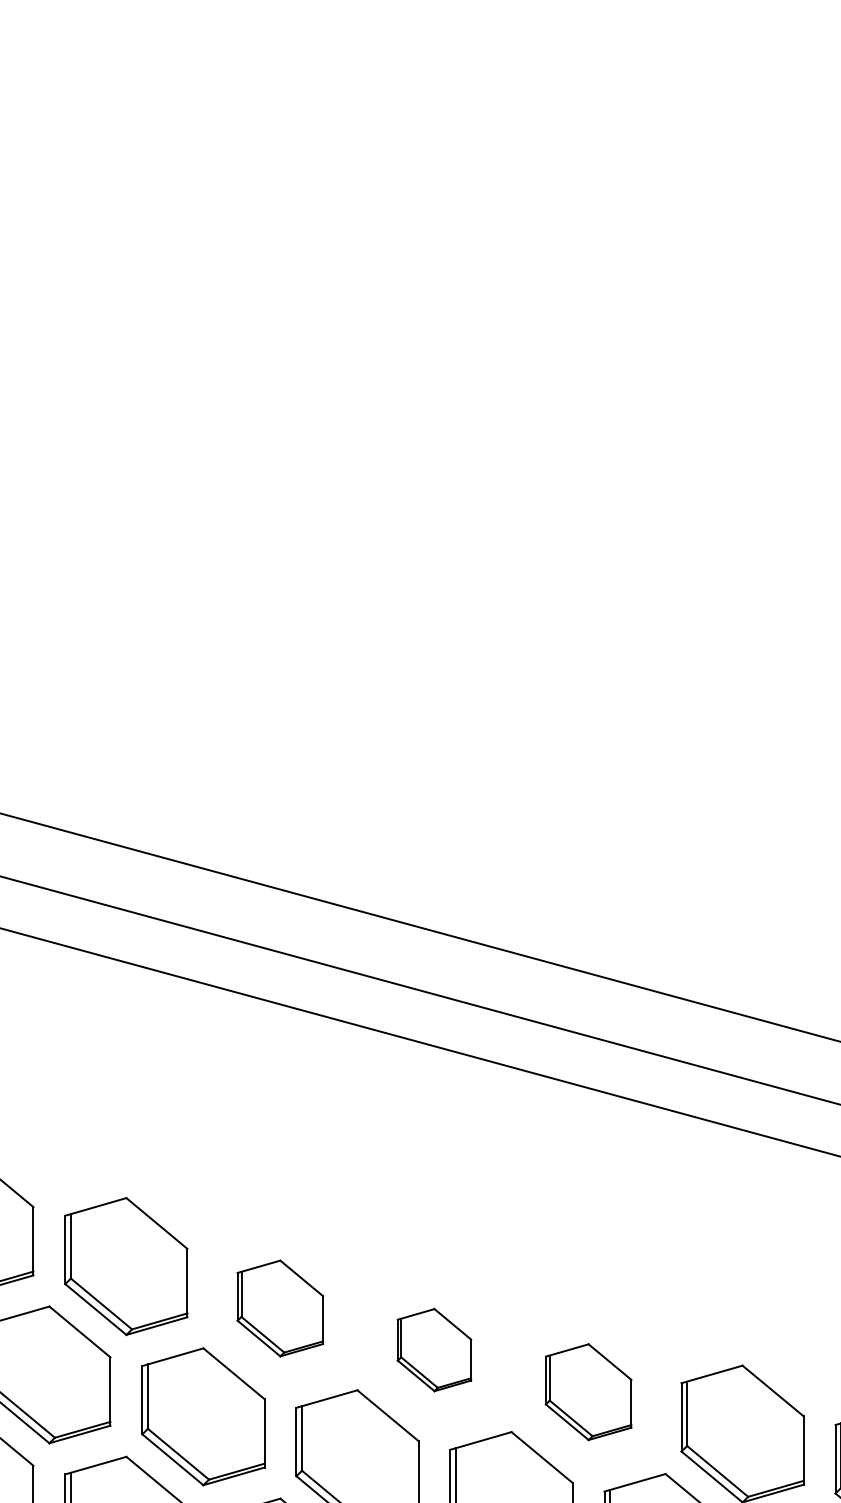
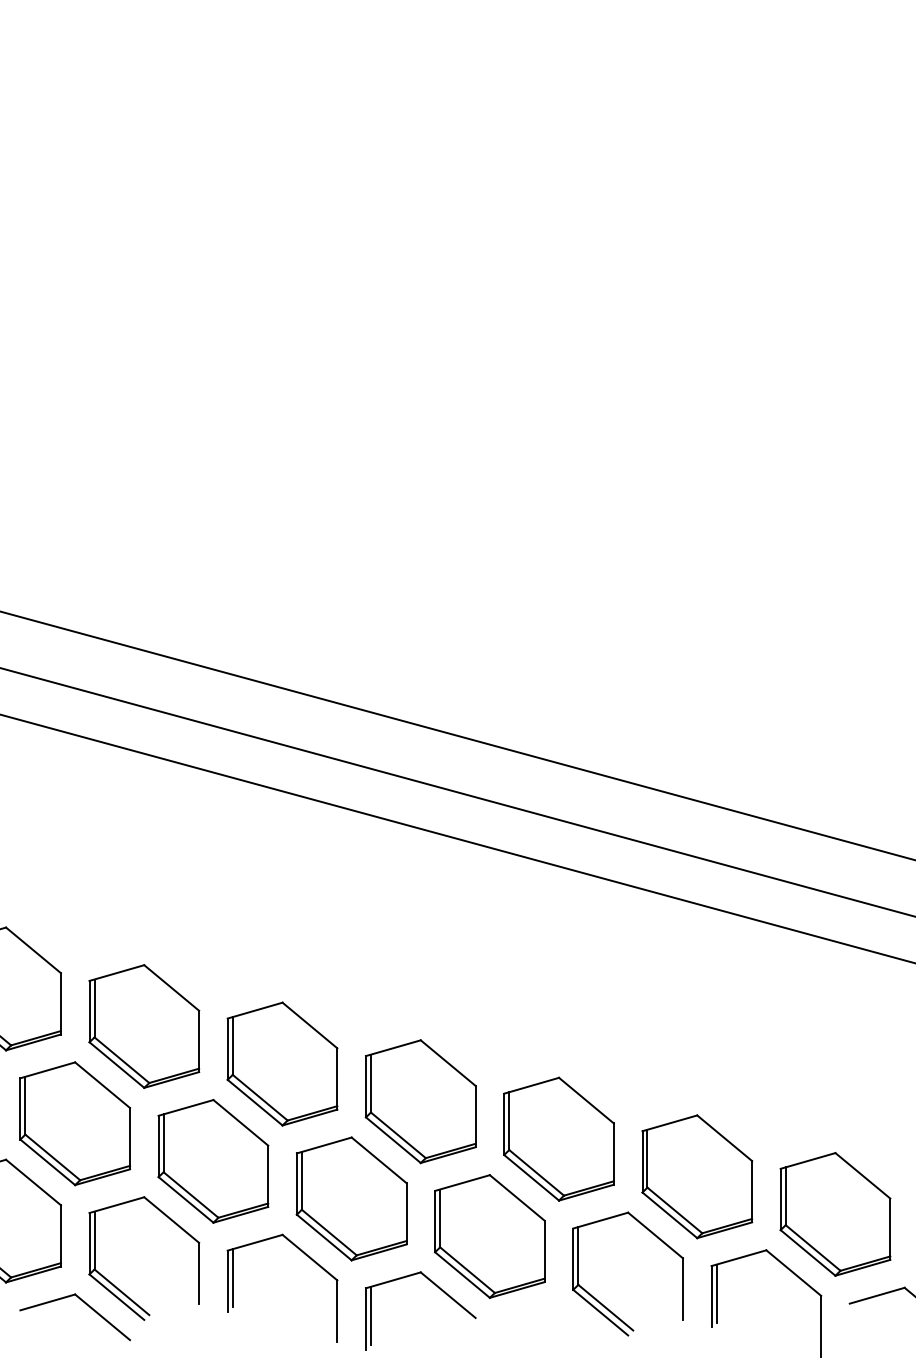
part: (280, 1308) -> (420, 1101), size x1.43
part: (433, 1349) -> (558, 1138), size x1.67
part: (588, 1391) -> (697, 1176), size x1.43

